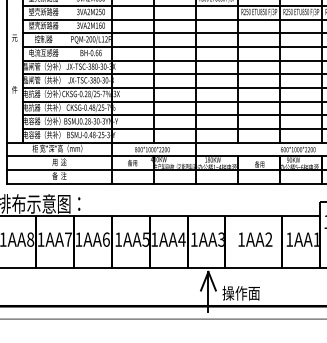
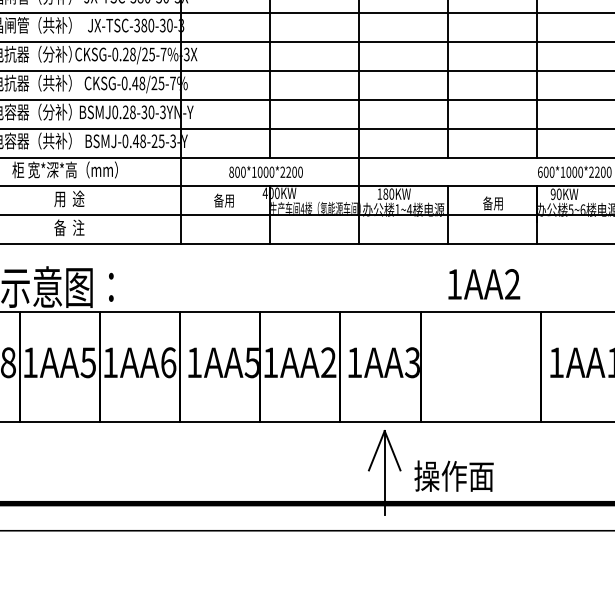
text: (67, 239) -> (86, 362), 1AA7 -> 1AA5
text: (181, 239) -> (327, 362), 1AA4 -> 1AA2
text: (255, 239) -> (484, 284), moved

